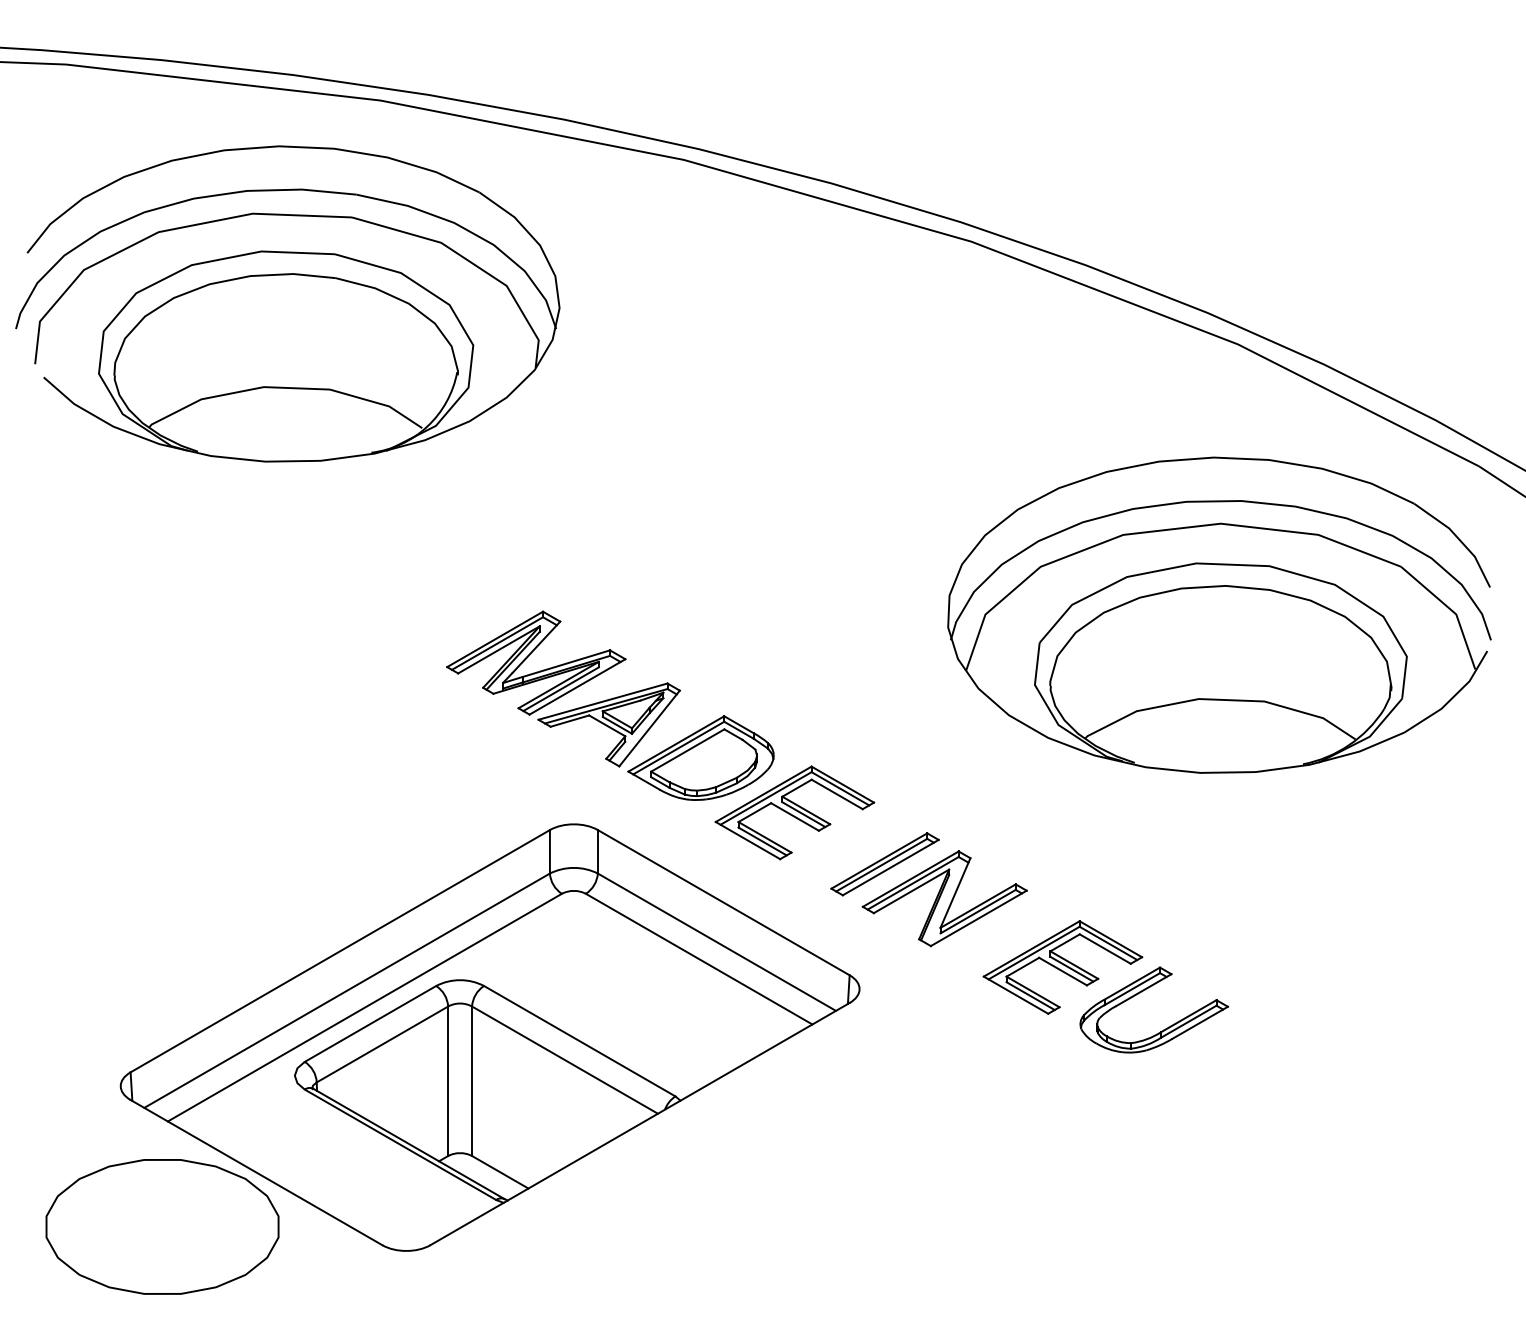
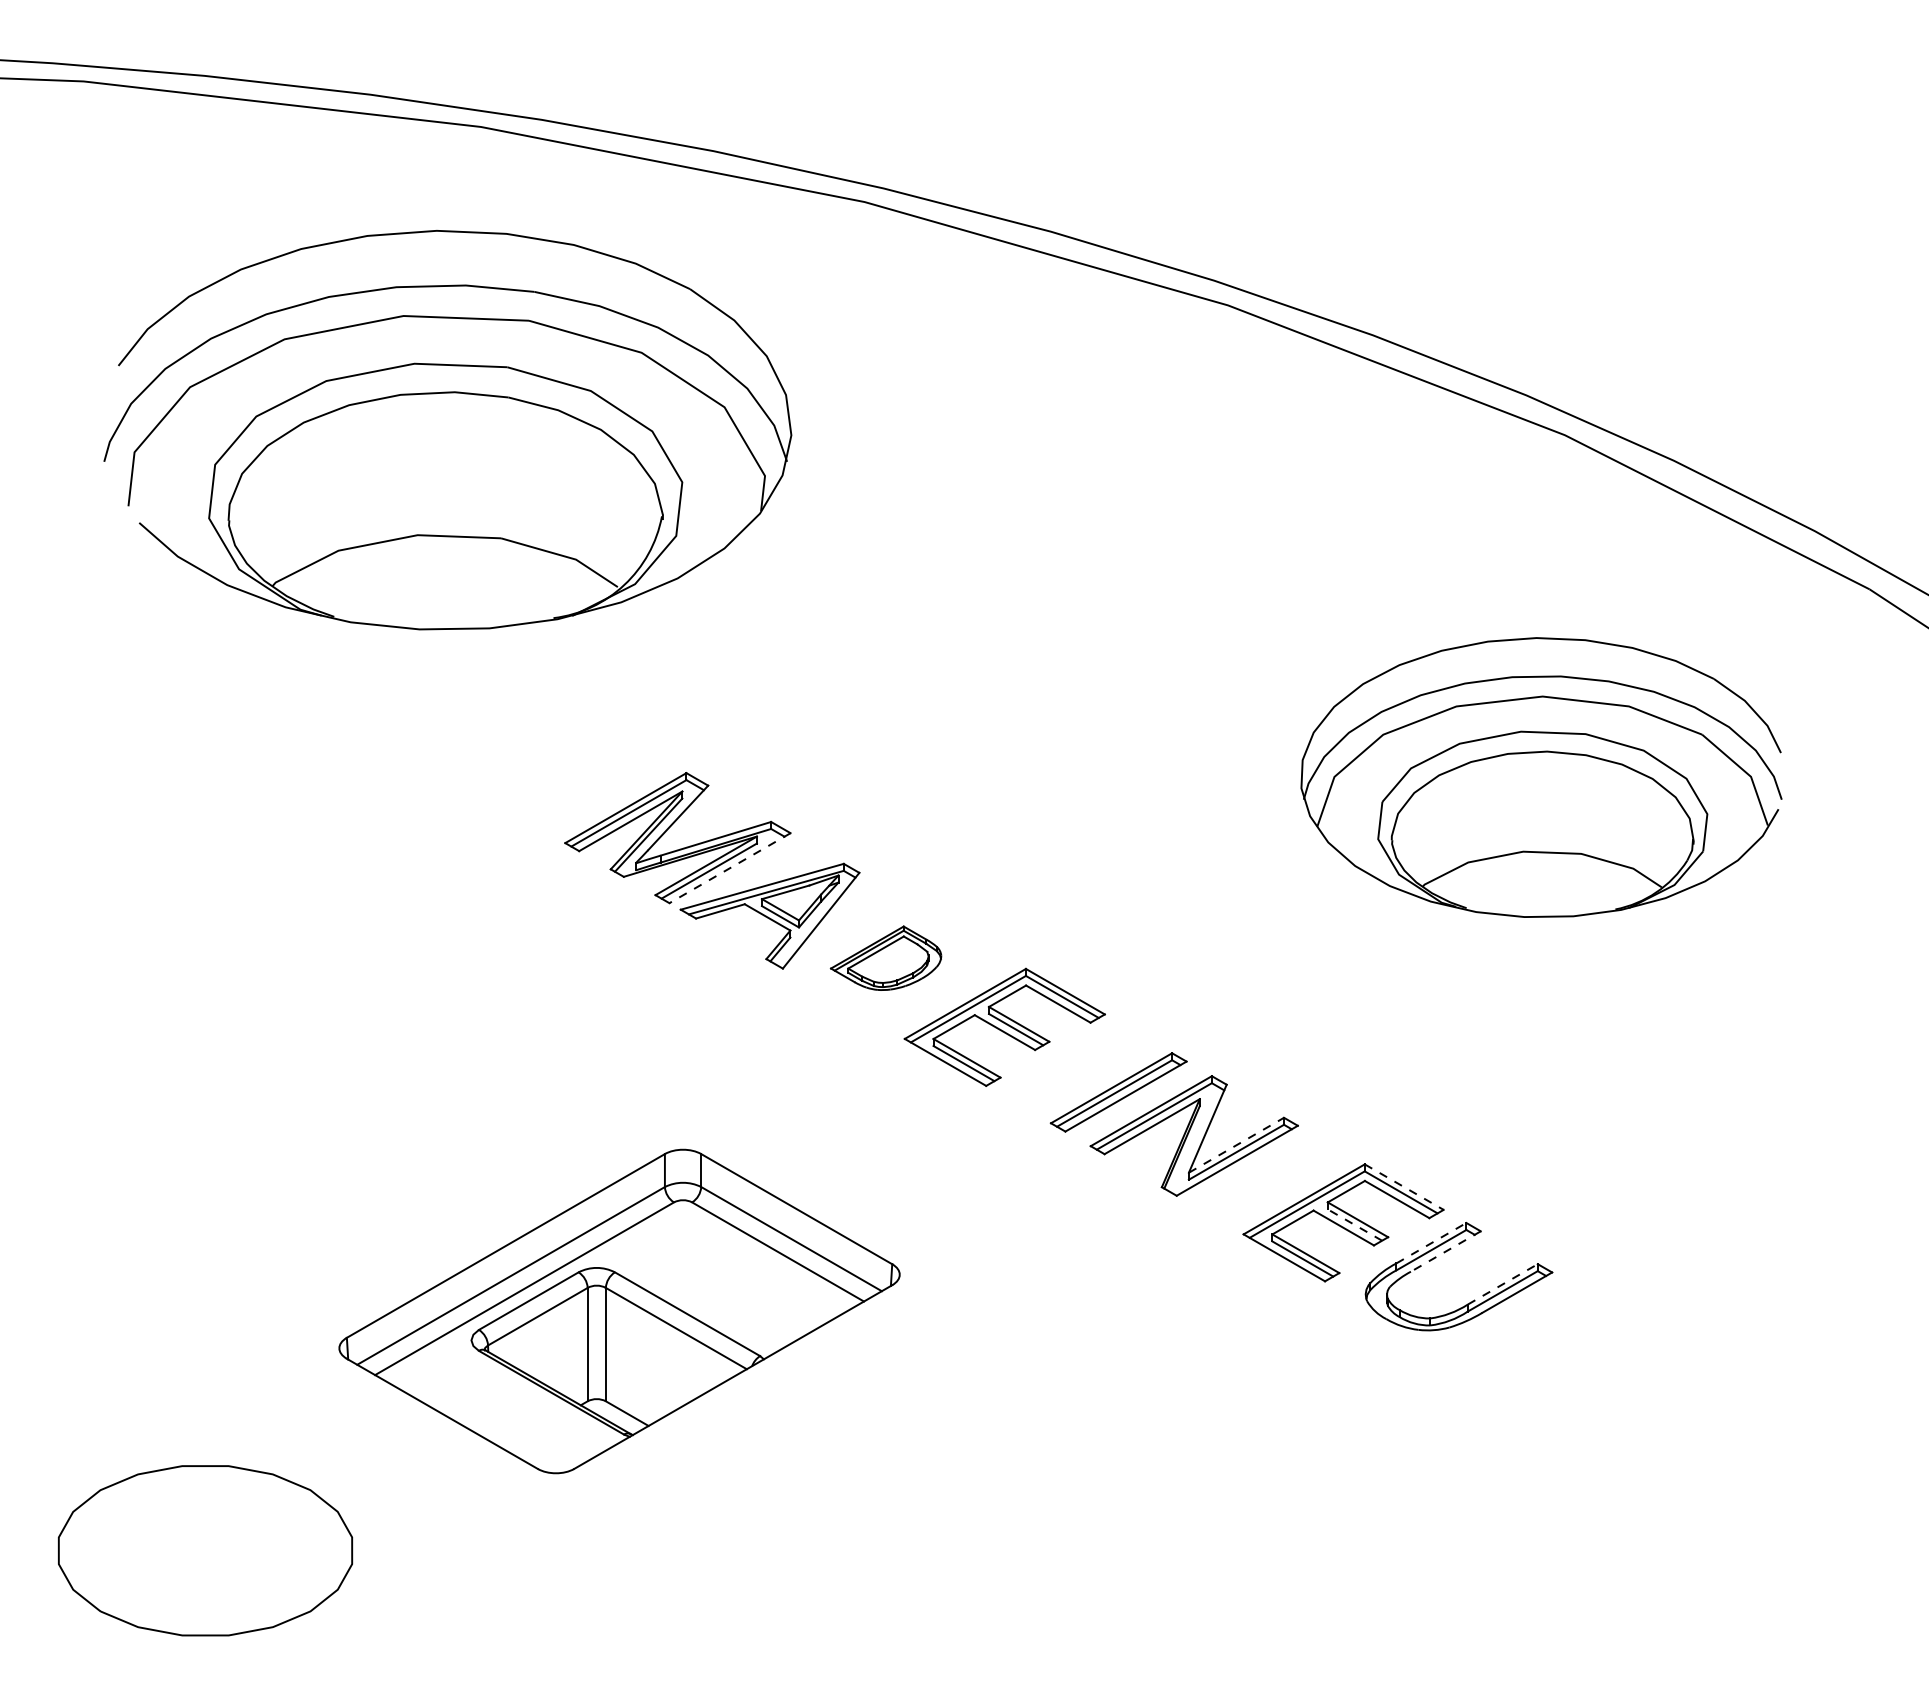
part: (287, 304) -> (447, 430), moved
part: (1219, 615) -> (1541, 777), size x0.7
line: (577, 687) -> (730, 868), solid -> dashed
part: (700, 758) -> (885, 958), size x0.6
line: (978, 906) -> (1236, 1145), solid -> dashed
line: (1111, 939) -> (1404, 1187), solid -> dashed
line: (1071, 968) -> (1354, 1224), solid -> dashed
line: (1132, 983) -> (1431, 1242), solid -> dashed
line: (1143, 990) -> (1445, 1251), solid -> dashed
line: (1189, 1016) -> (1503, 1284), solid -> dashed
part: (490, 1037) -> (619, 1311), size x0.6

